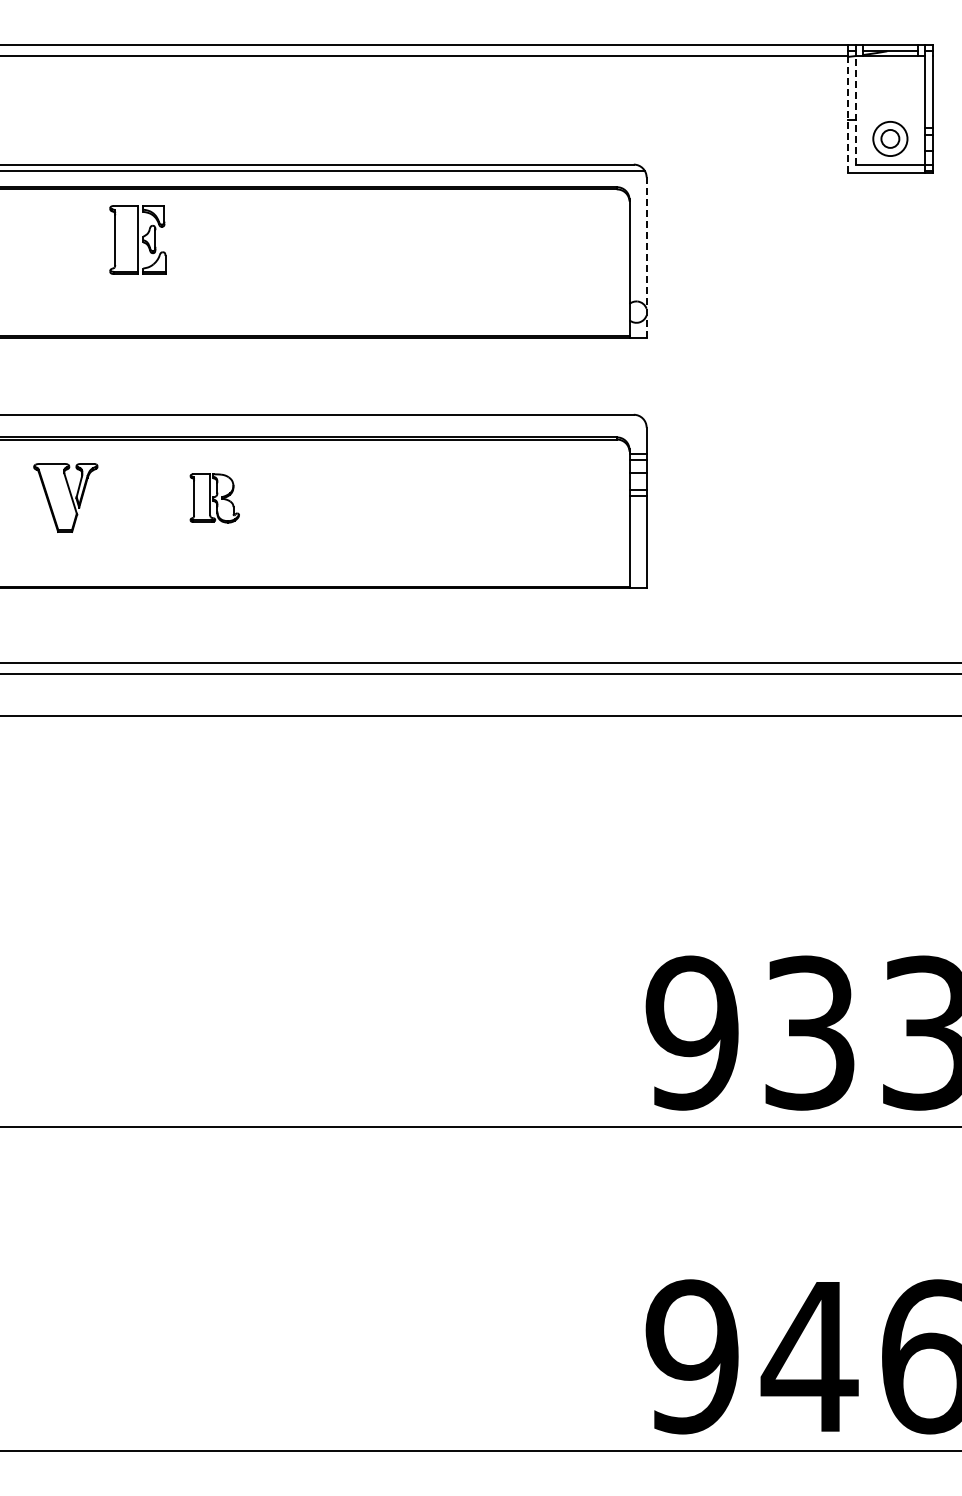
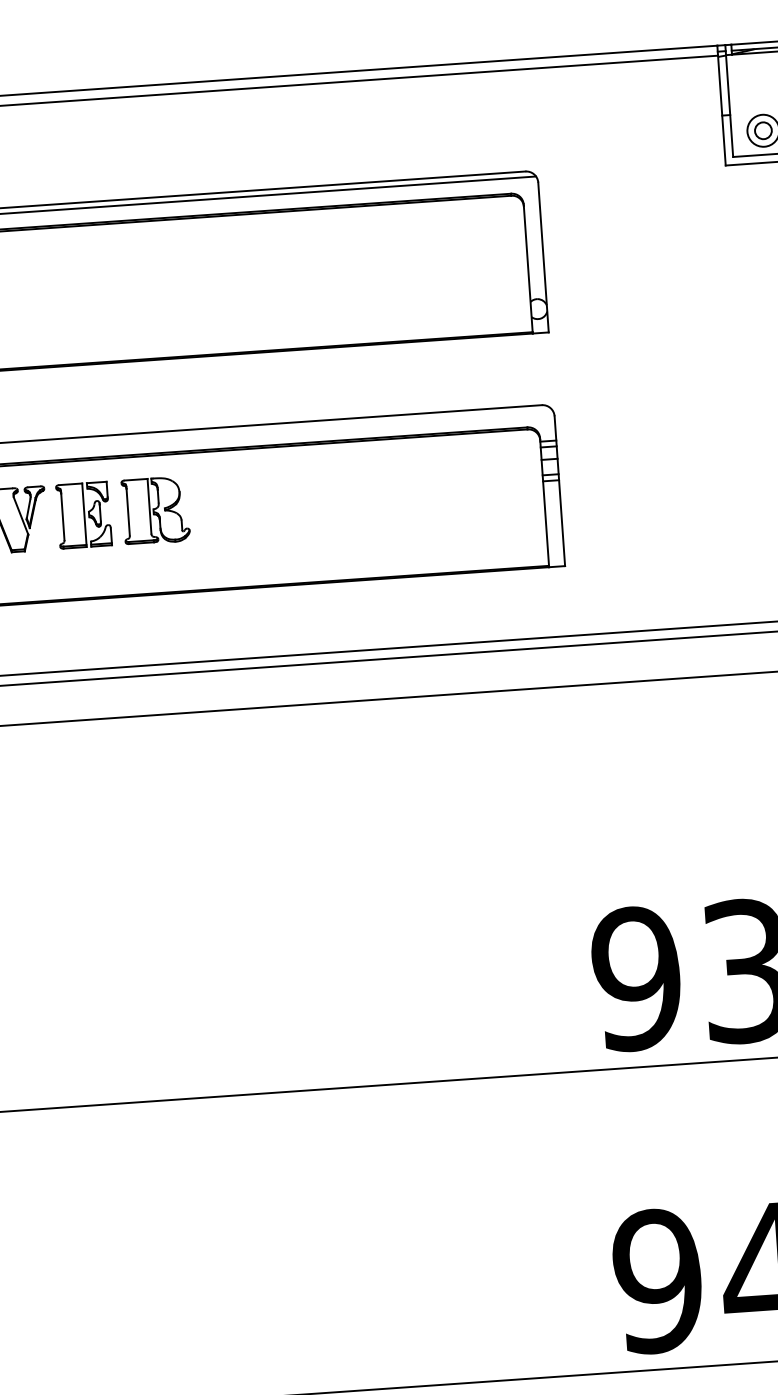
line: (856, 110) -> (729, 106), dashed -> solid
line: (847, 114) -> (721, 110), dashed -> solid
part: (137, 239) -> (83, 514), moved
line: (646, 257) -> (543, 257), dashed -> solid
part: (214, 498) -> (155, 510), size x1.43

